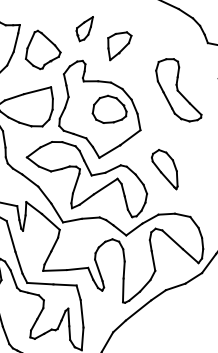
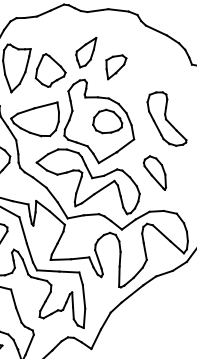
part: (84, 28) -> (86, 52), size x1.43
part: (178, 89) -> (166, 118), moved

